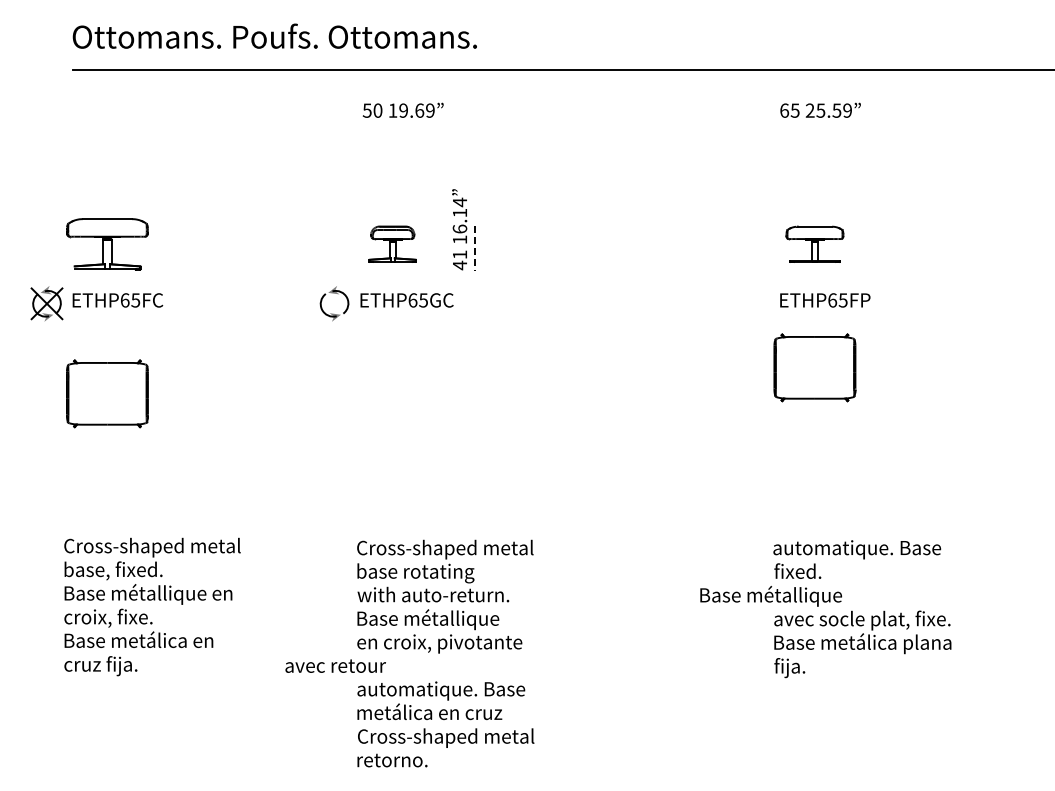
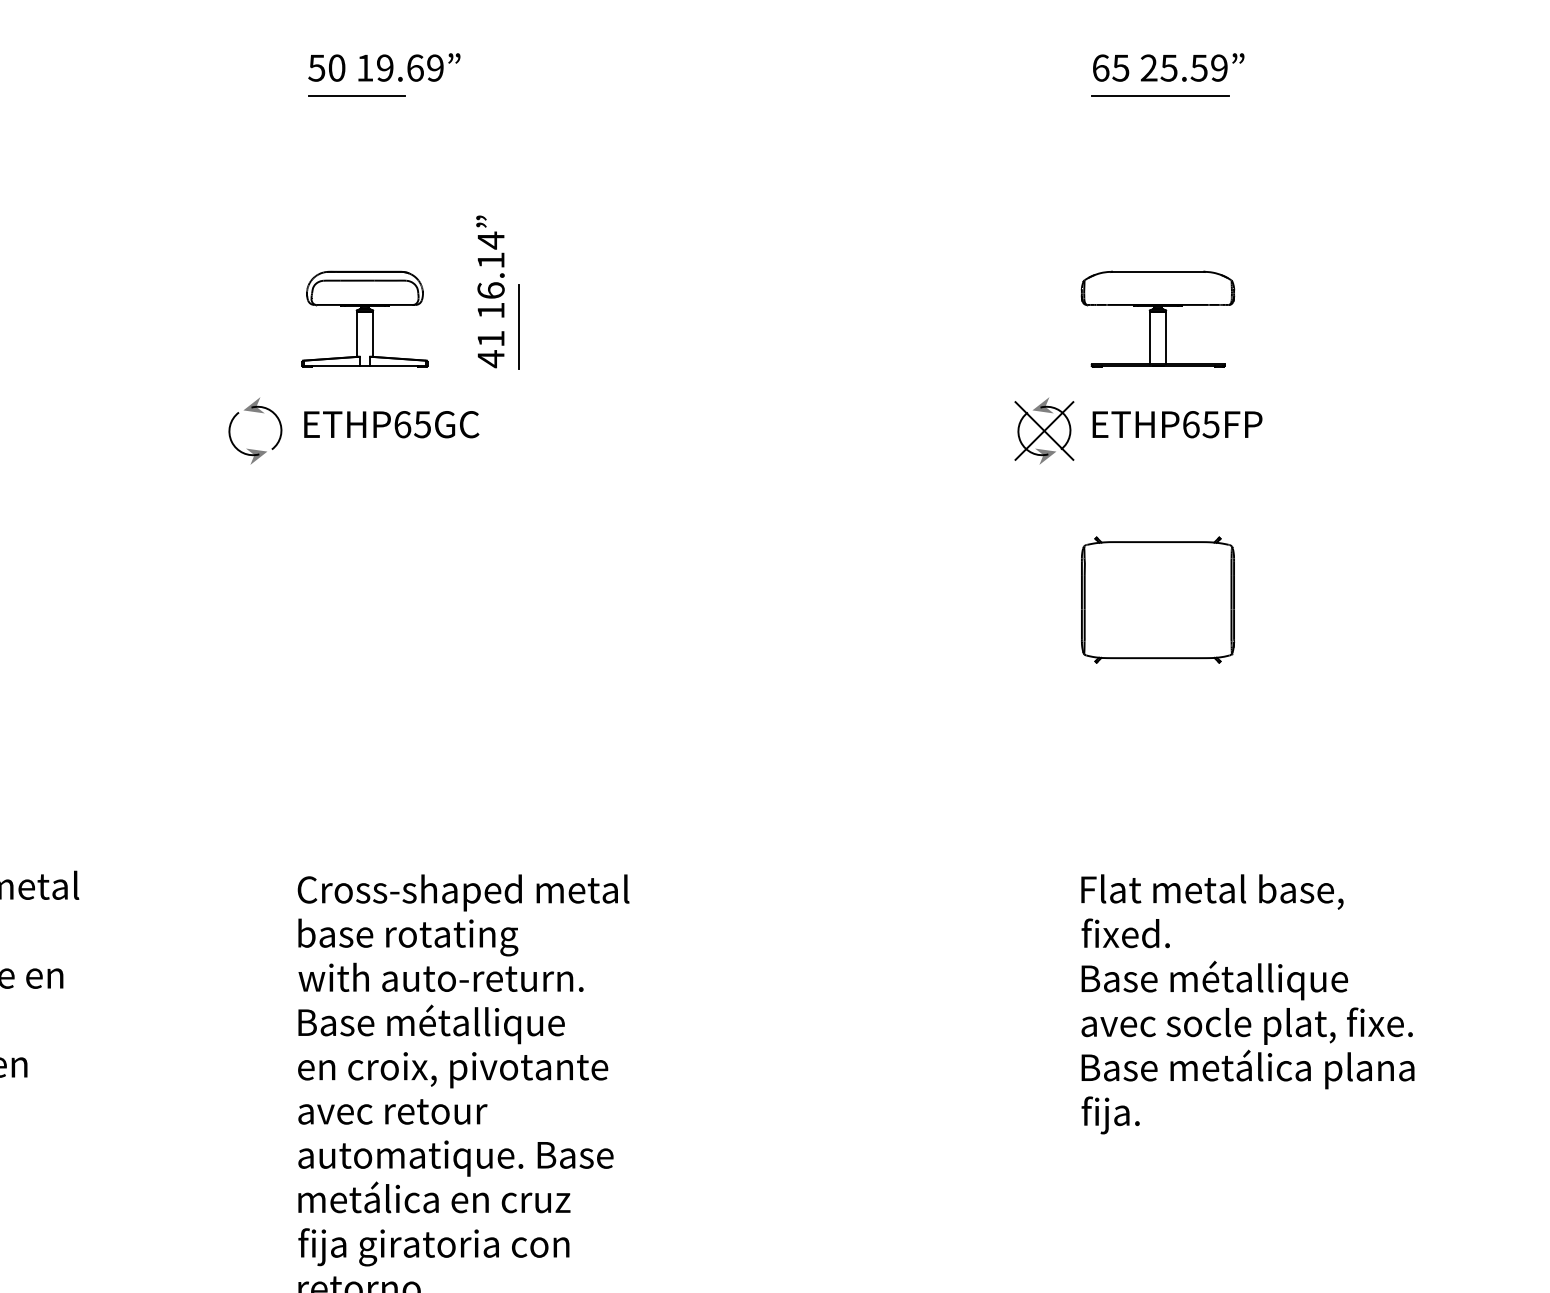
line: (388, 125) -> (356, 95), added
line: (816, 125) -> (1160, 95), added
part: (392, 244) -> (364, 319), size x1.43
part: (814, 244) -> (1157, 319), size x1.43
line: (475, 248) -> (520, 327), dashed -> solid
part: (754, 303) -> (1044, 430), added
part: (814, 367) -> (1157, 599), moved
text: (857, 549) -> (1237, 892), automatique. Base -> Flat metal base,
text: (771, 596) -> (1215, 980), moved
text: (335, 665) -> (392, 1110), moved
text: (445, 738) -> (463, 1247), Cross-shaped metal -> fija giratoria con

